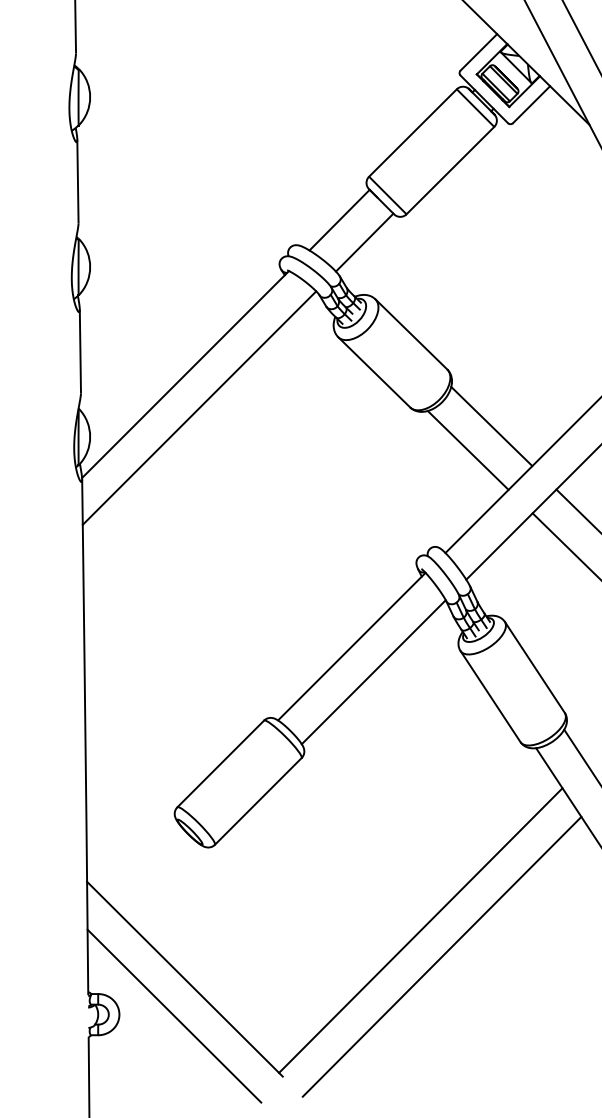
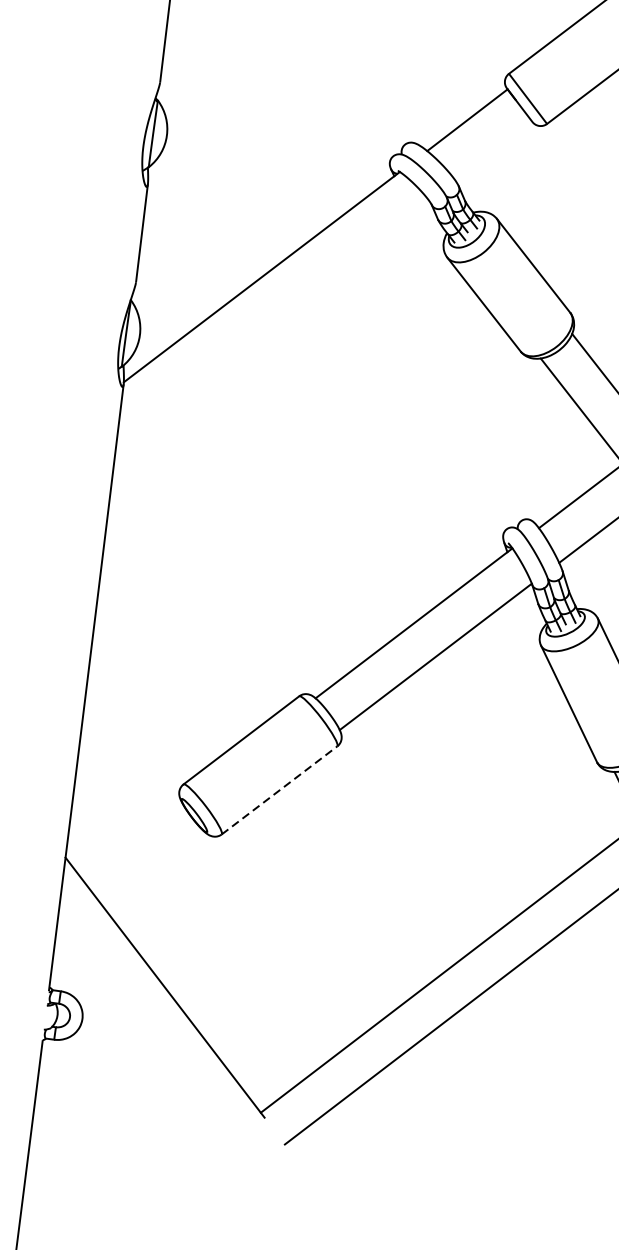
line: (364, 242) -> (493, 150), removed
line: (199, 407) -> (273, 318), removed
line: (258, 801) -> (279, 790), solid -> dashed
line: (174, 1015) -> (147, 1028), removed

